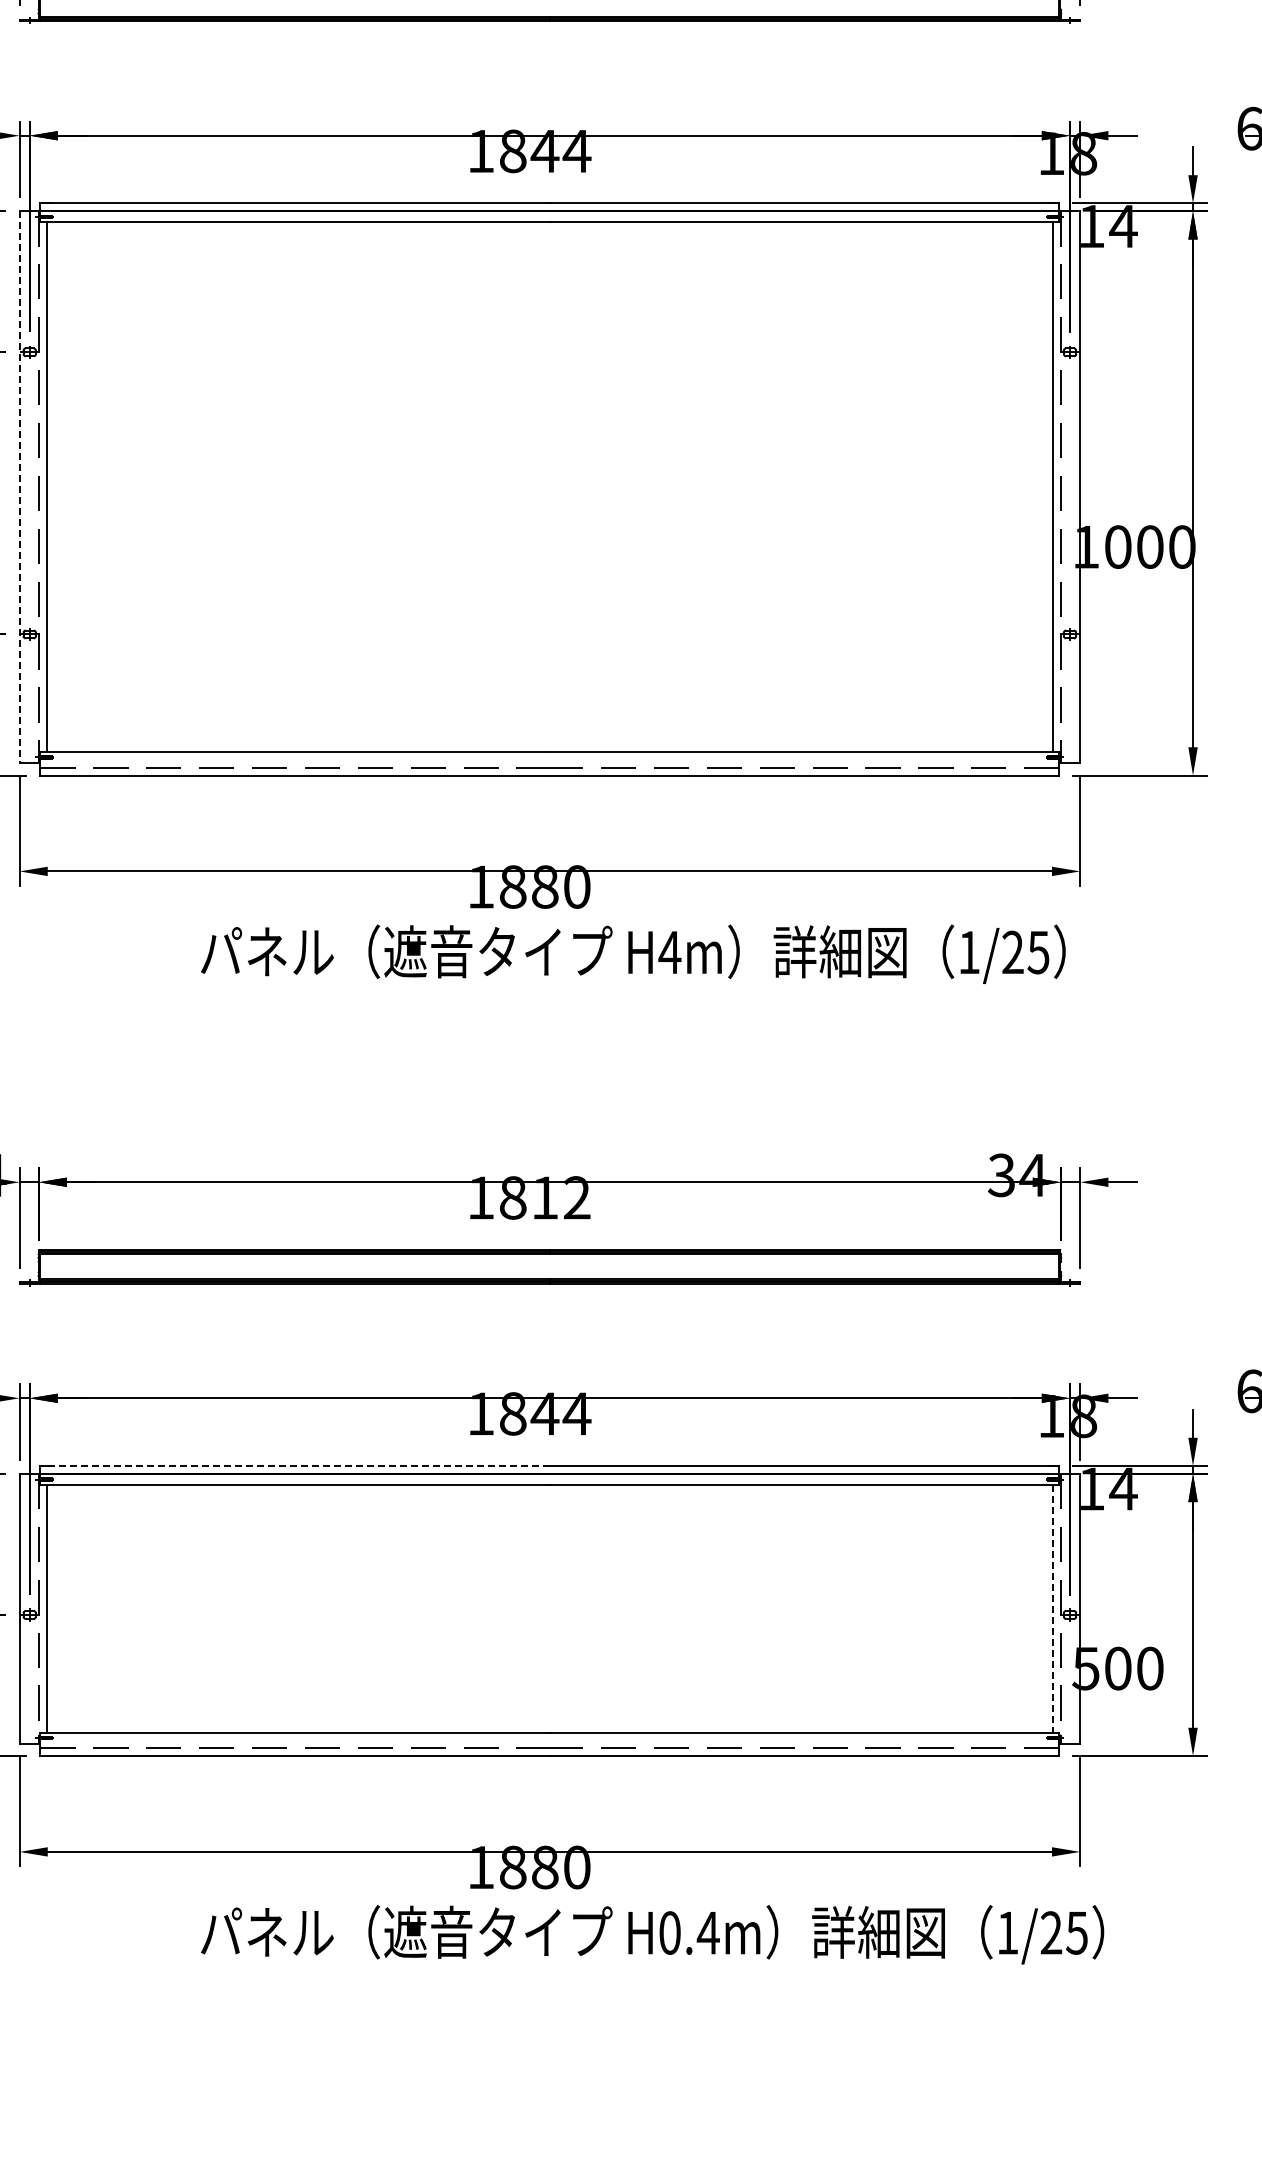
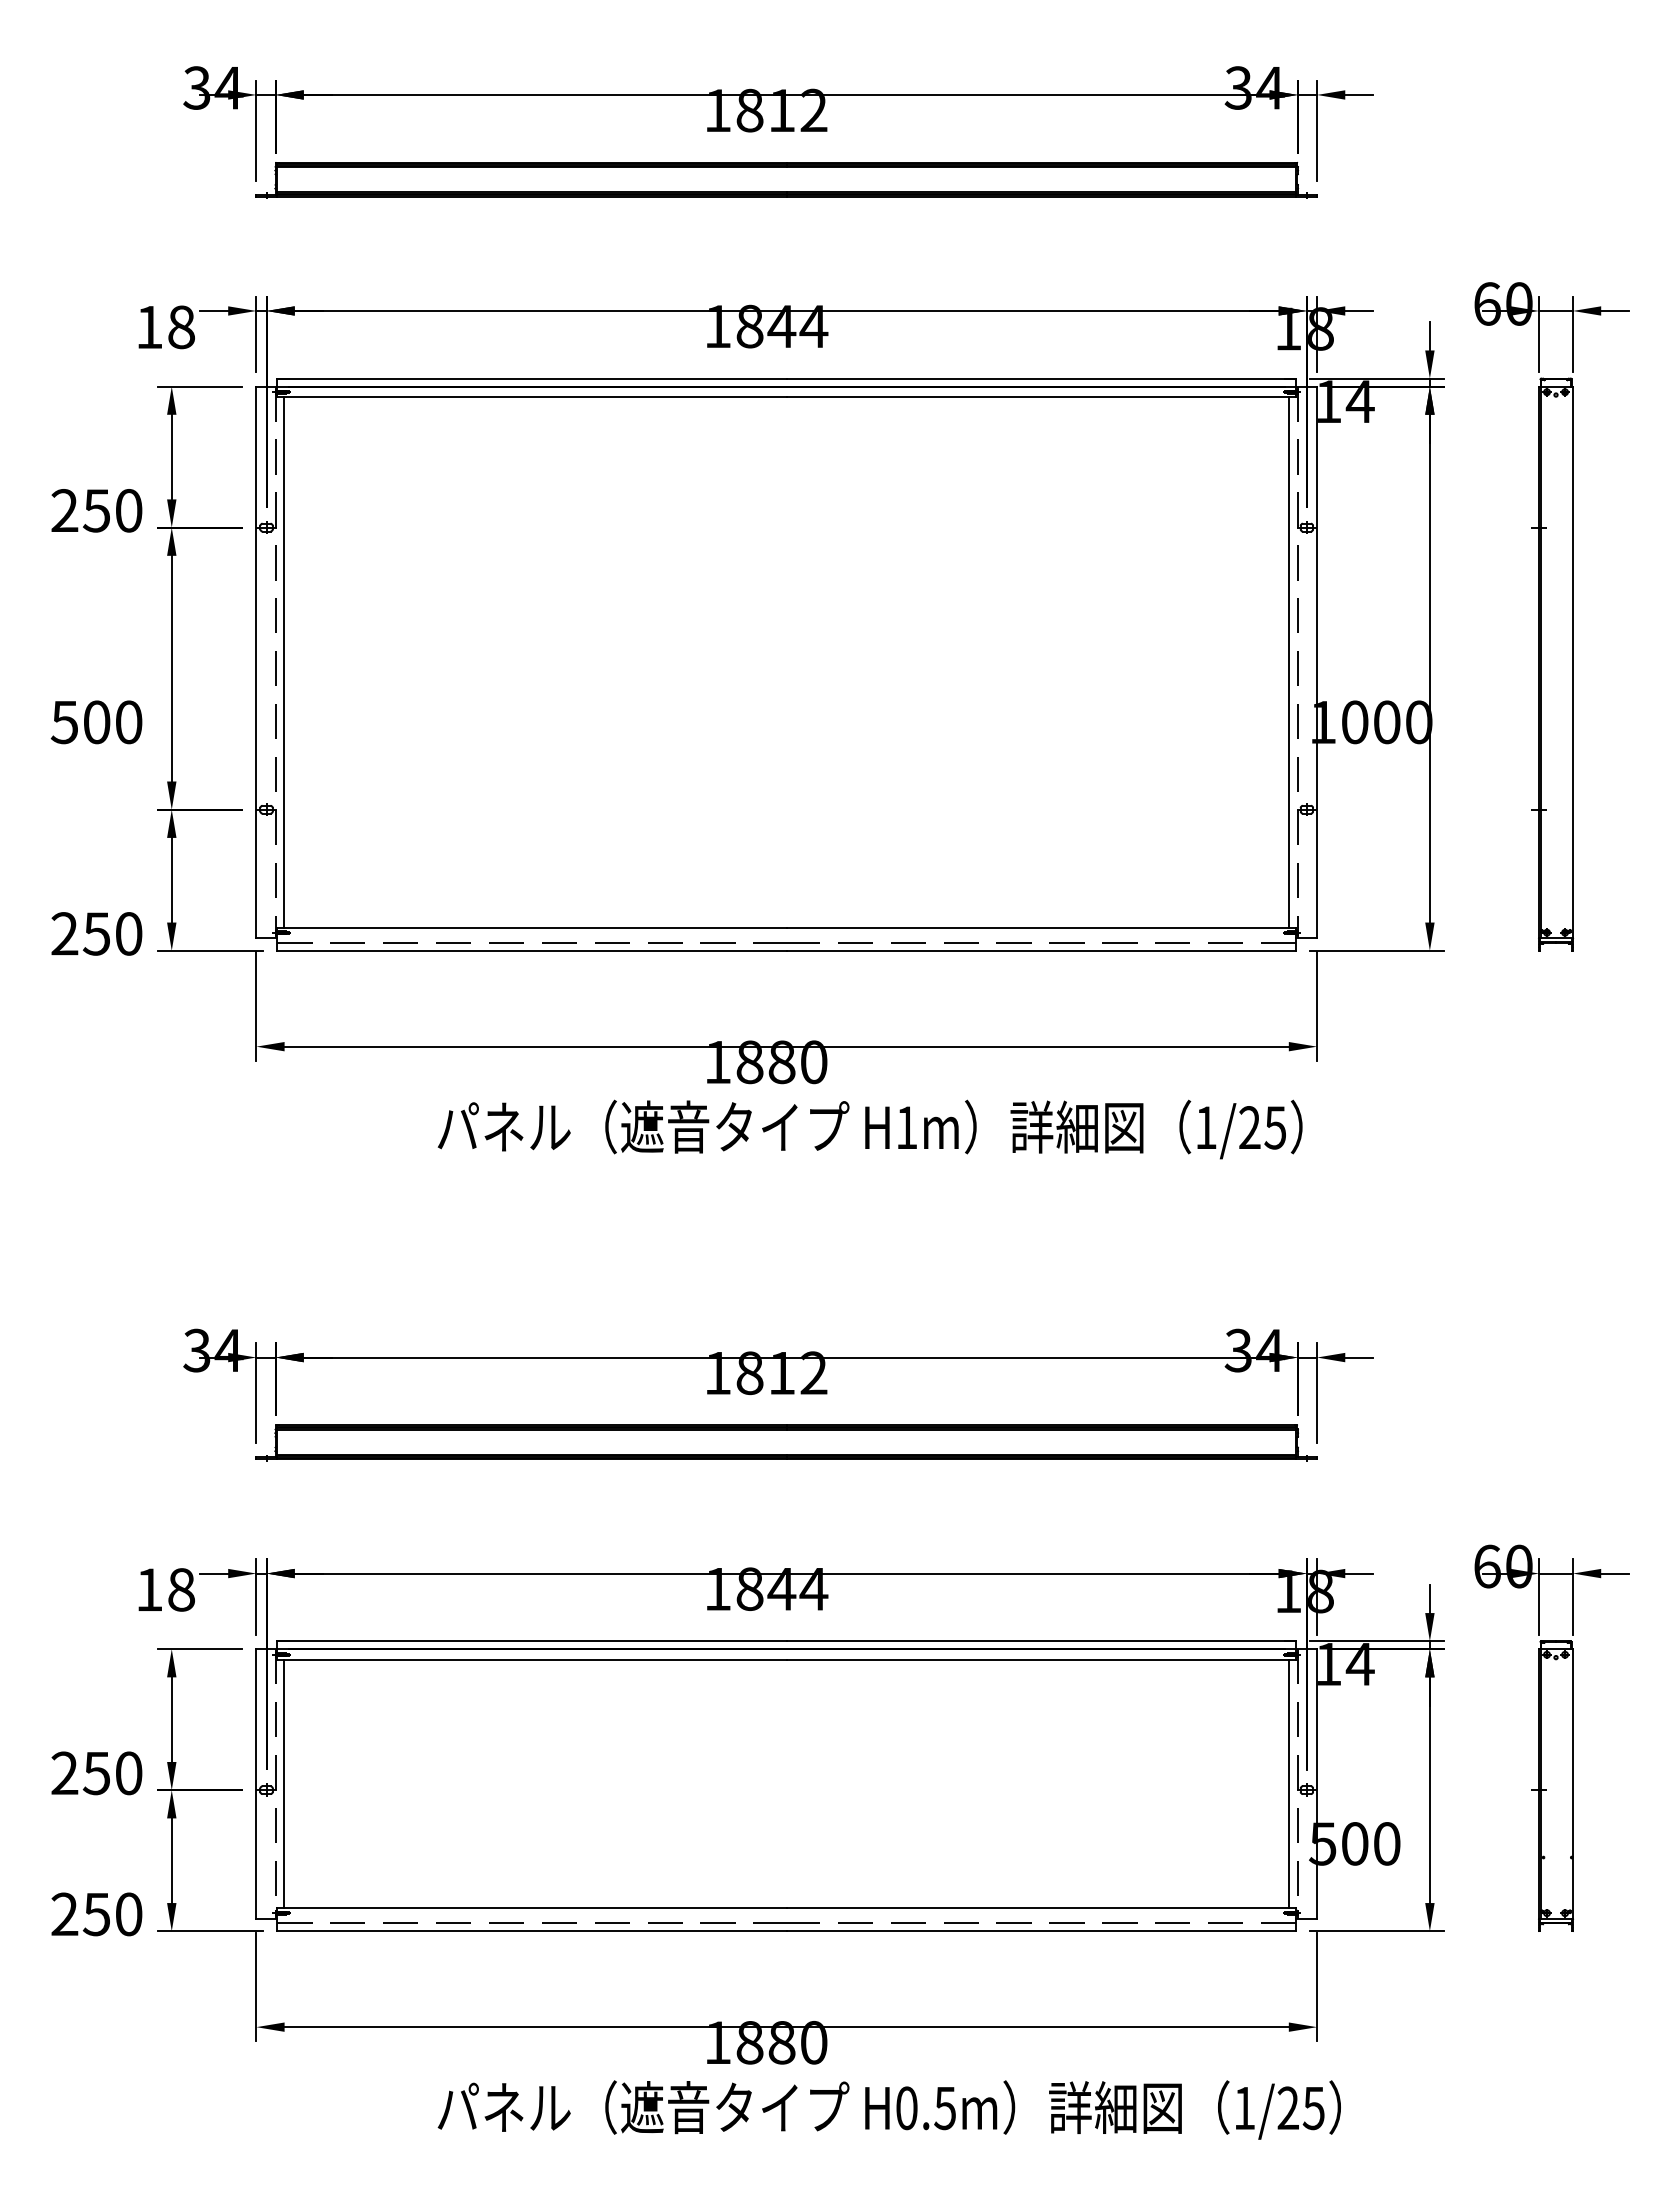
line: (19, 487) -> (256, 662), dashed -> solid
text: (669, 952) -> (906, 1127), H4m -> H1m
line: (295, 1466) -> (532, 1641), dashed -> solid
line: (1052, 1609) -> (1289, 1784), dashed -> solid
text: (707, 1933) -> (944, 2108), H0.4m -> H0.5m

